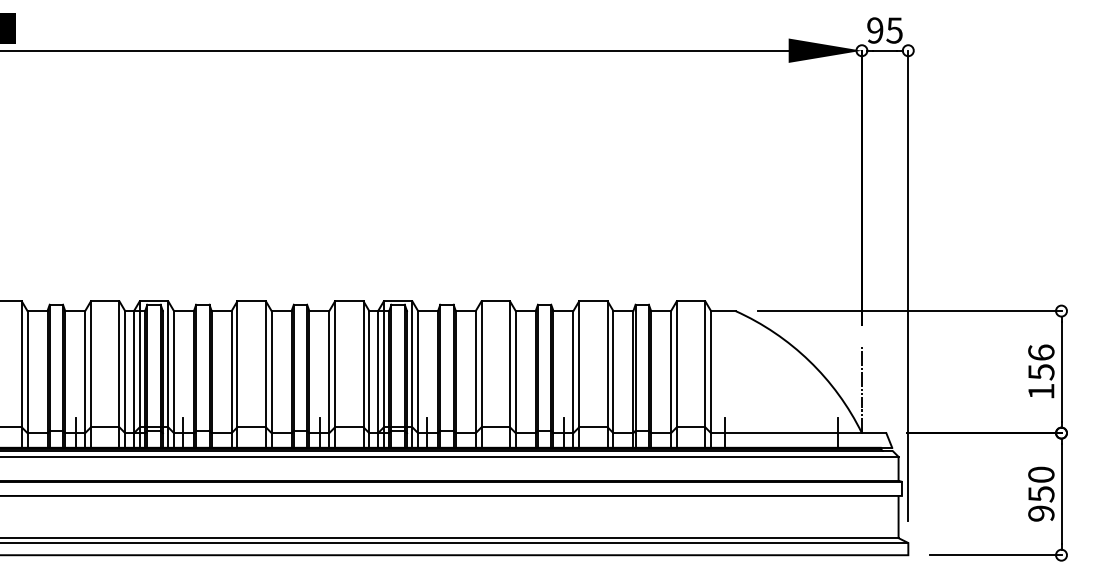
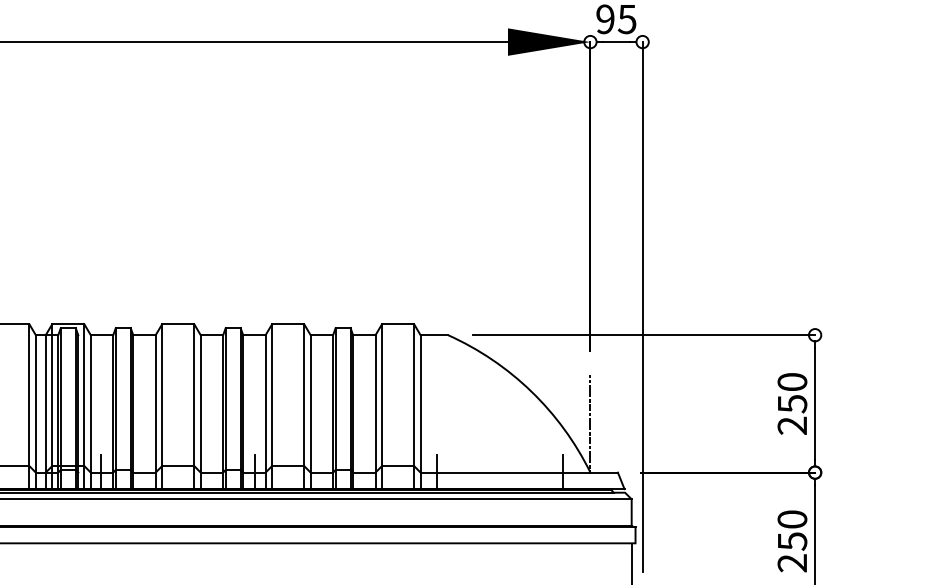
text: (1041, 371) -> (792, 403), 156 -> 250
text: (1041, 513) -> (792, 563), 950 -> 250

